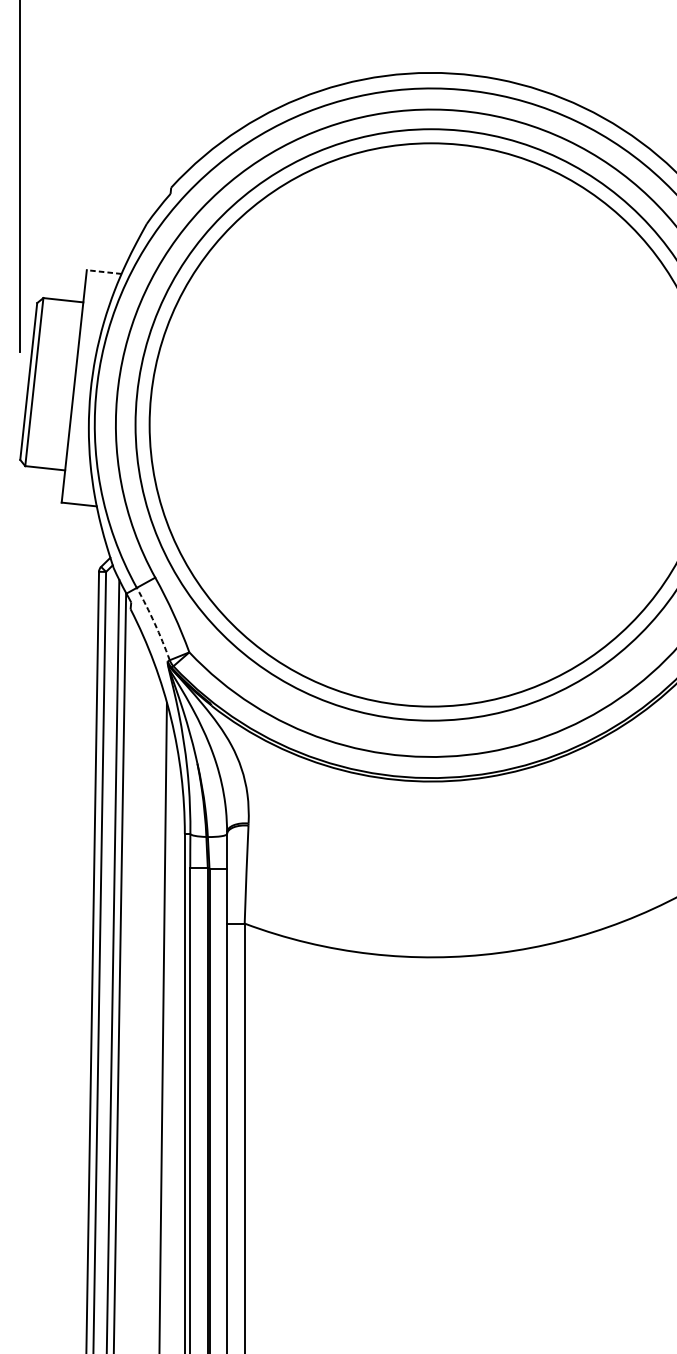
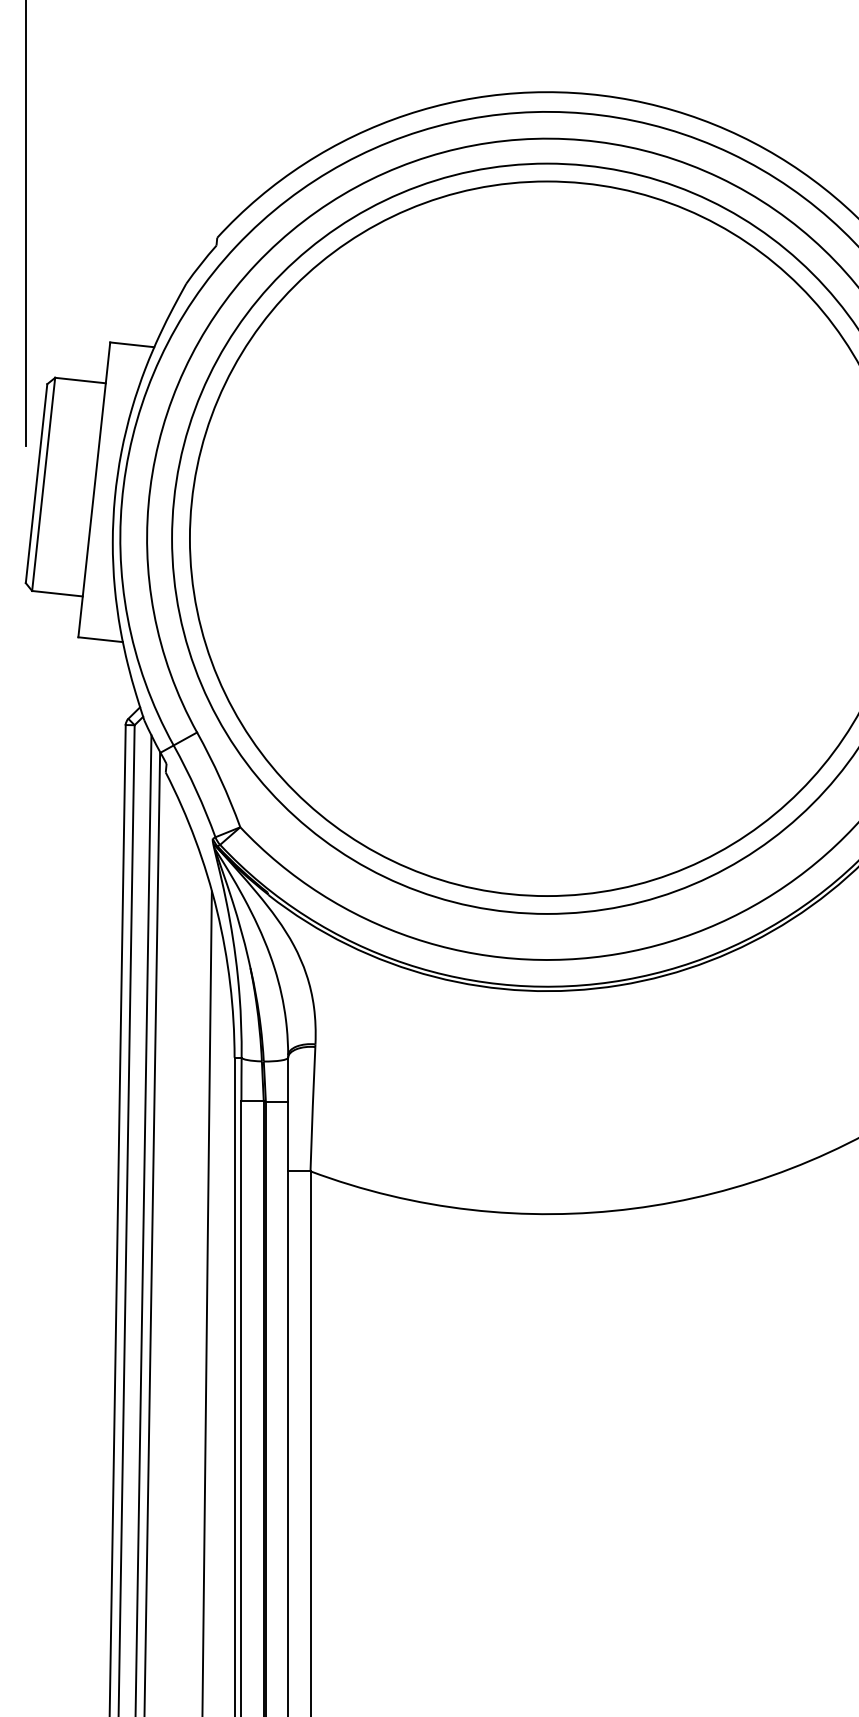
line: (103, 271) -> (131, 344), dashed -> solid
arc: (154, 623) -> (196, 790), dashed -> solid

